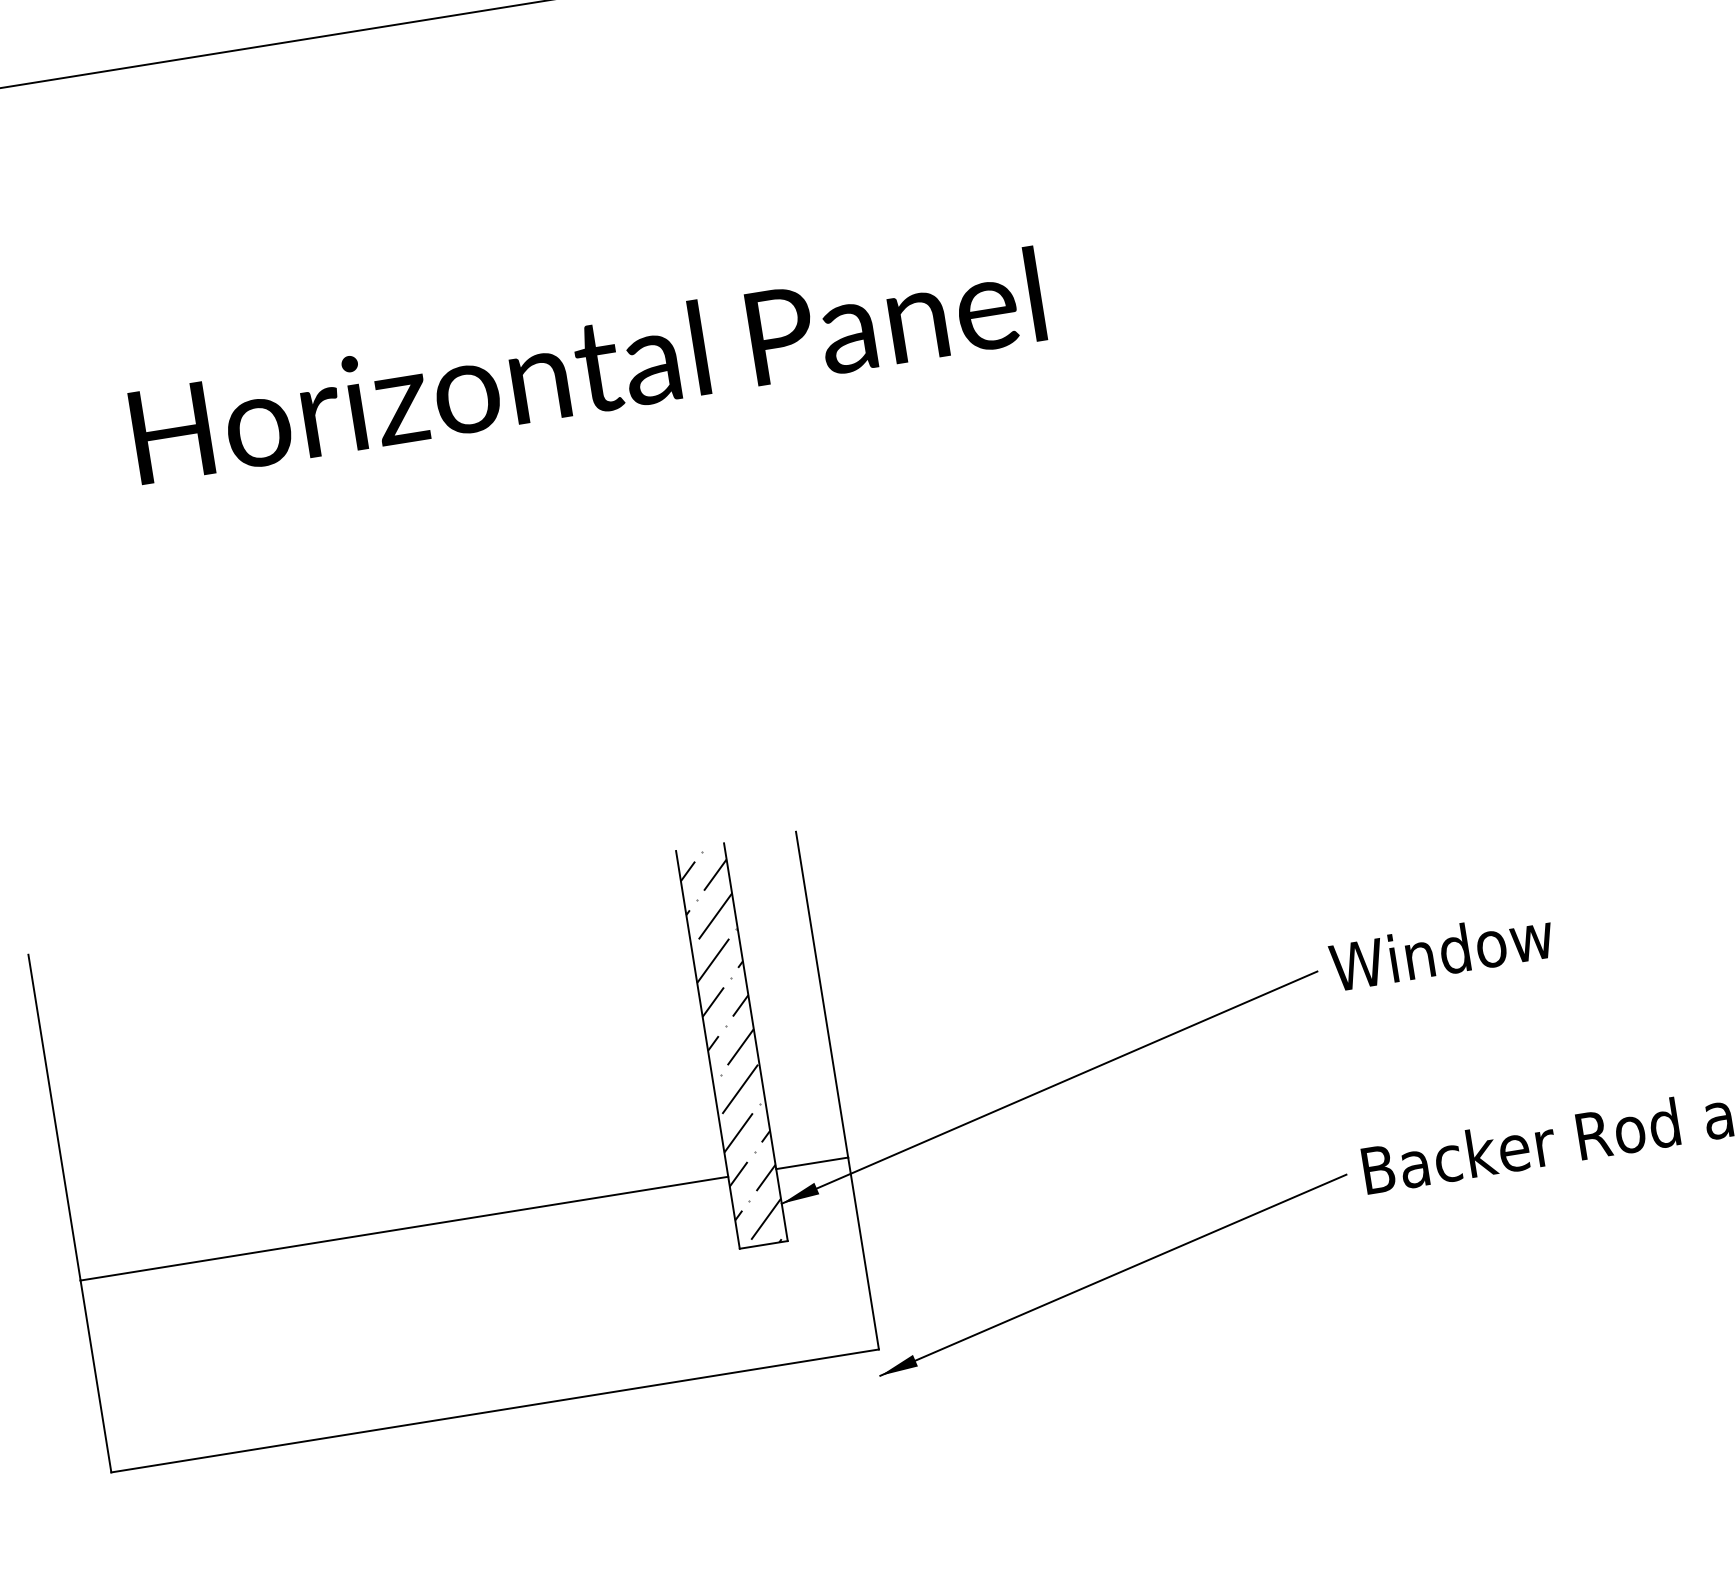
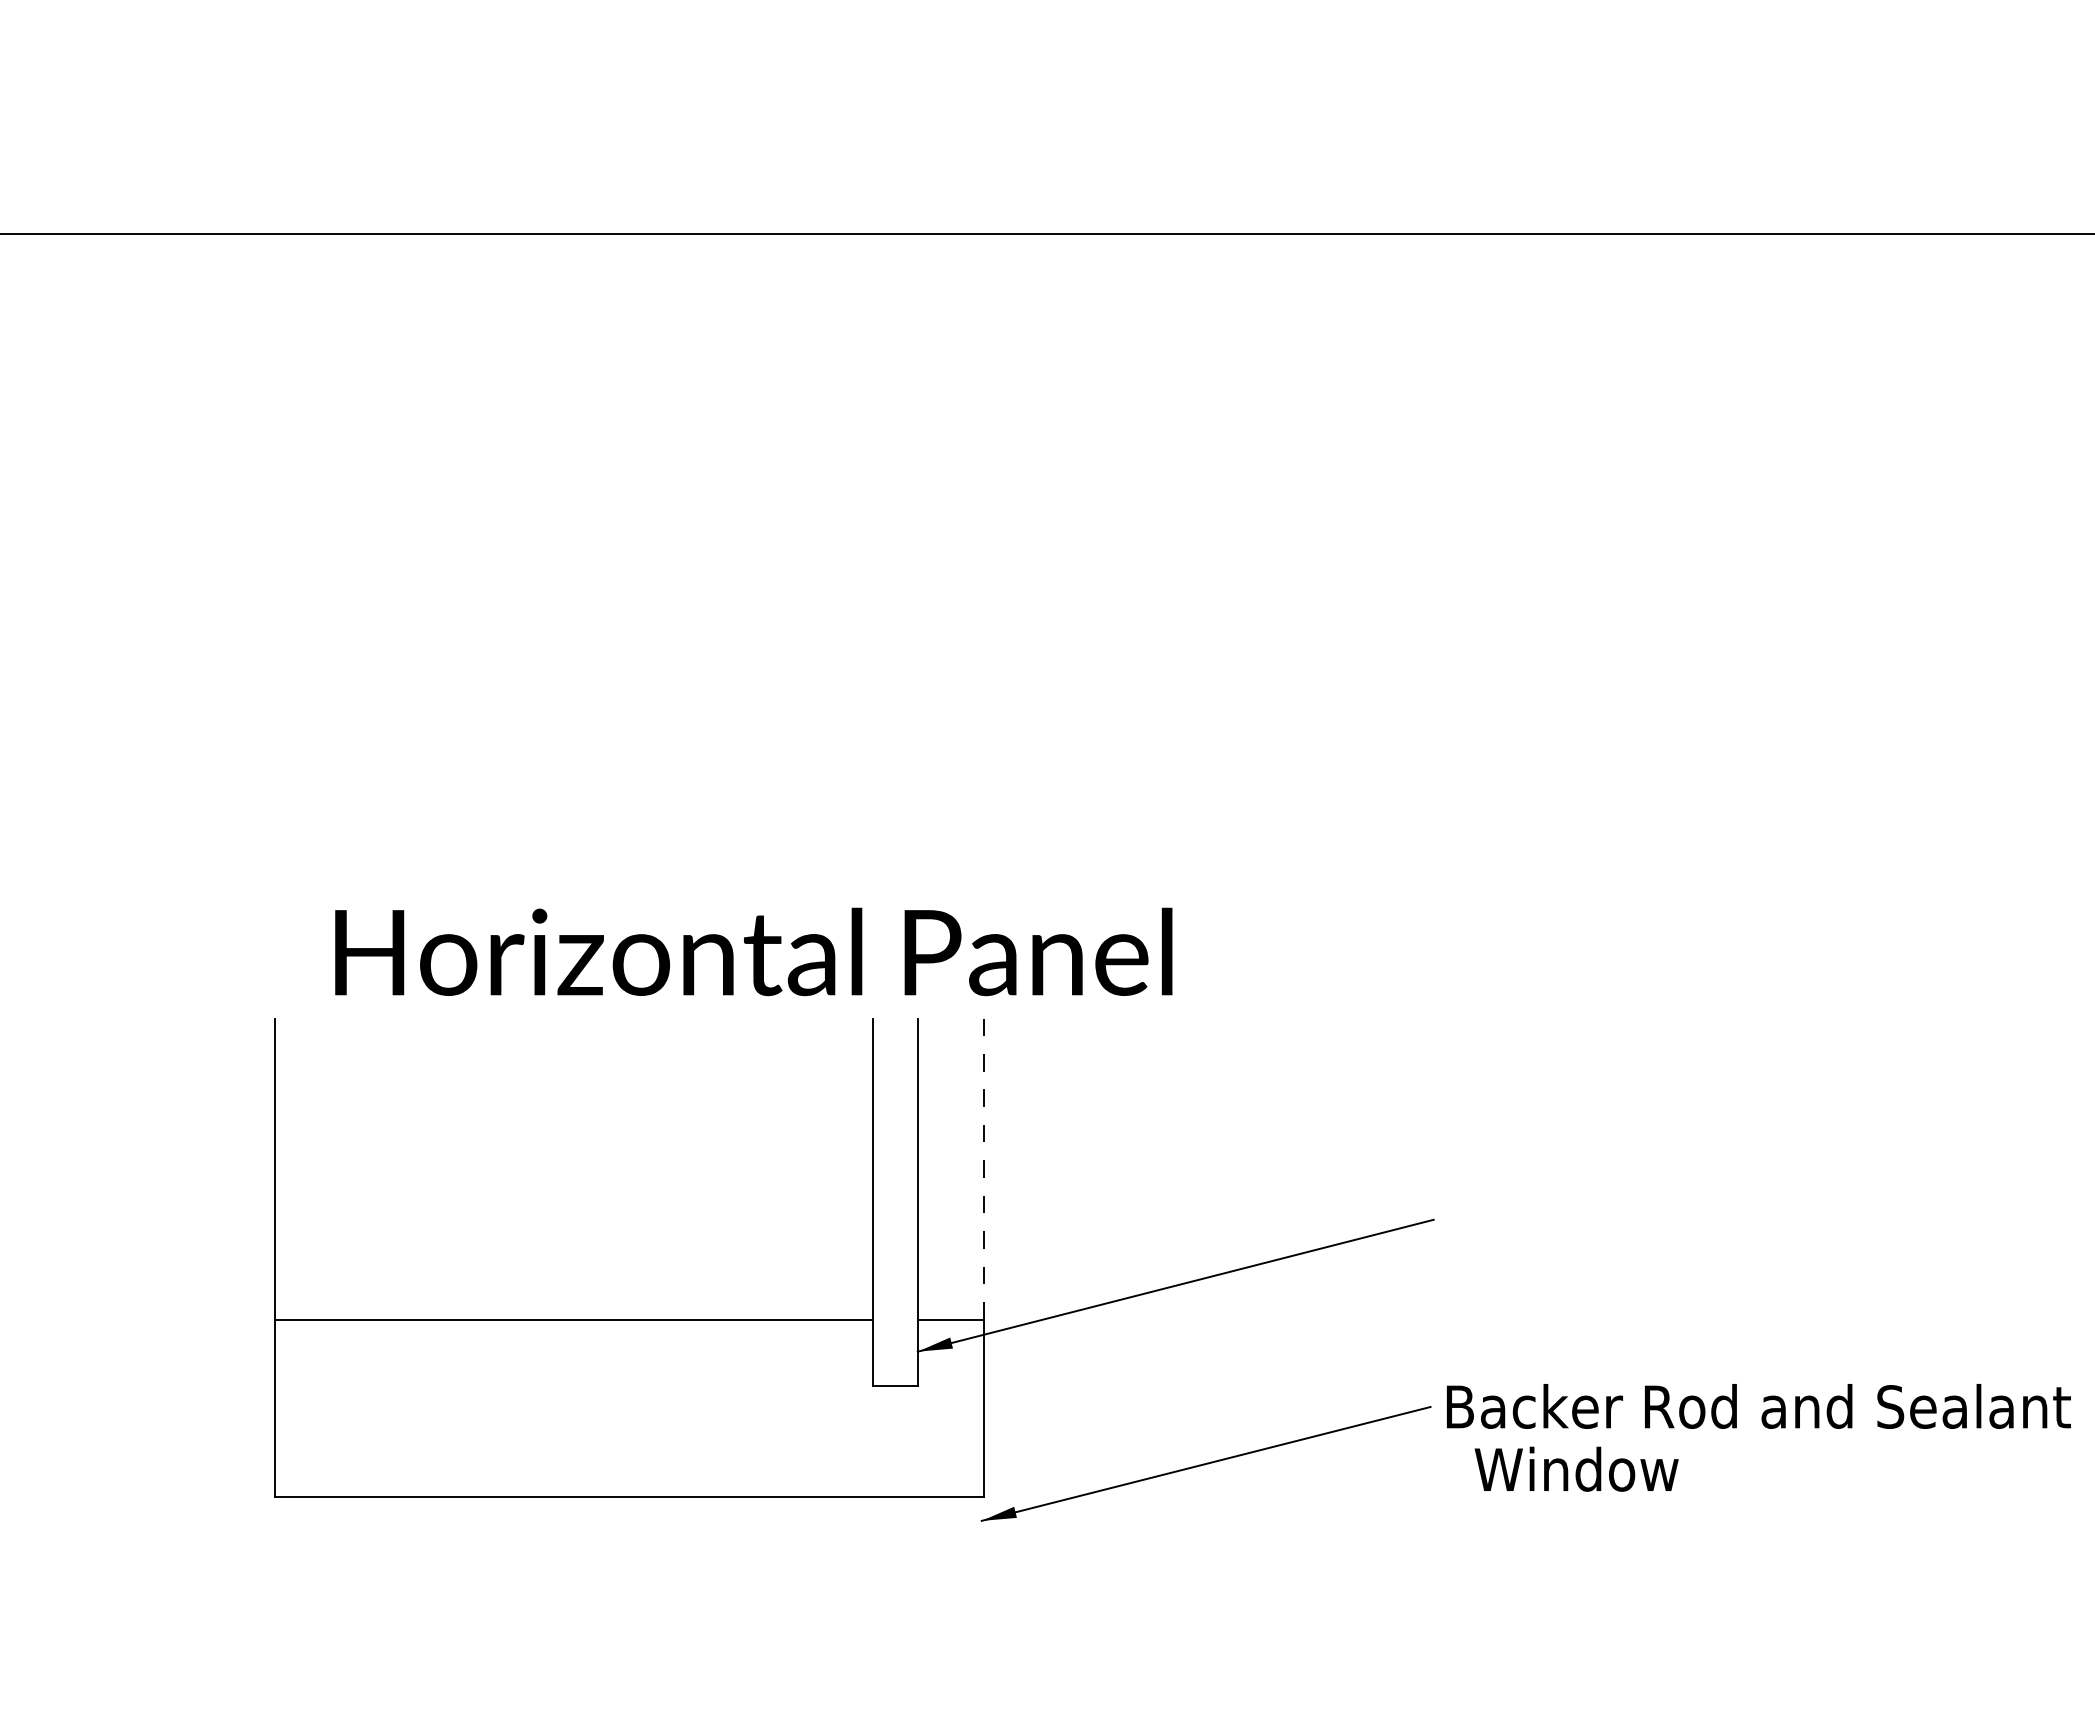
text: (587, 365) -> (753, 951), moved
text: (1441, 950) -> (1576, 1468), moved
line: (822, 993) -> (984, 1168), solid -> dashed
hatch: (732, 1048) -> (895, 1204), removed

